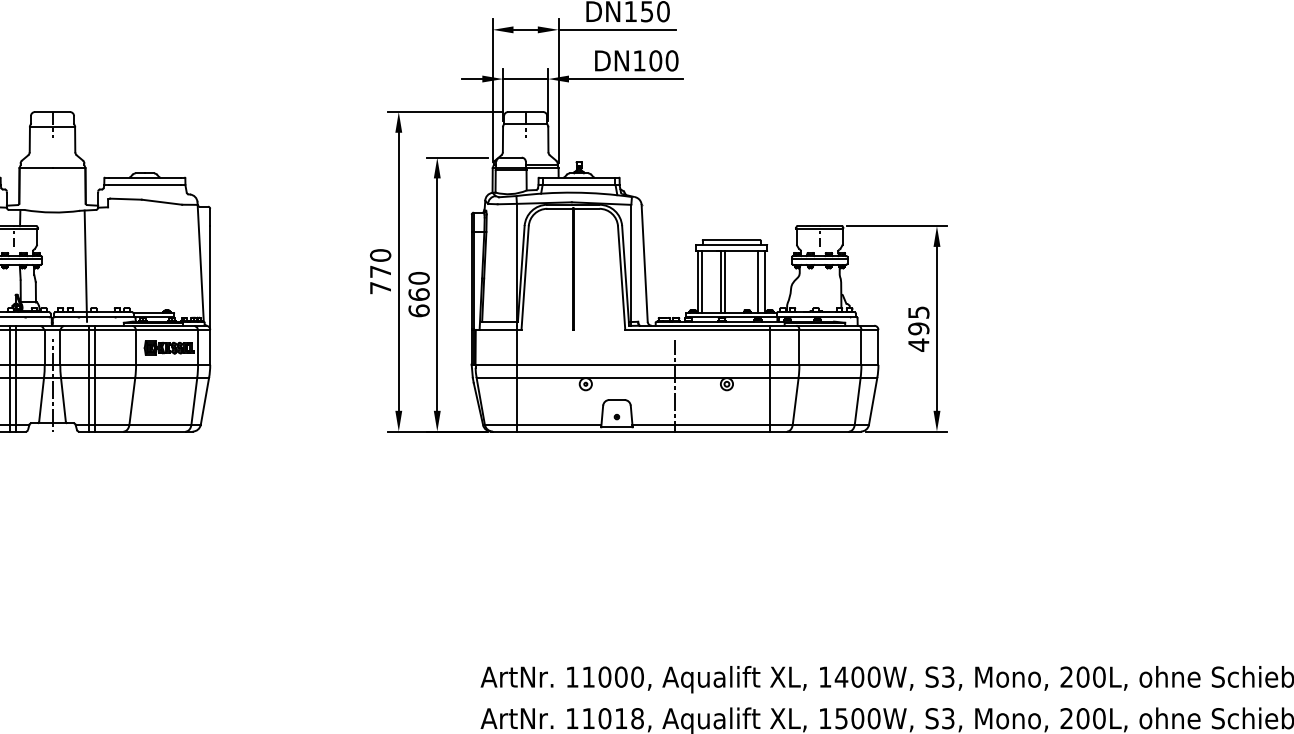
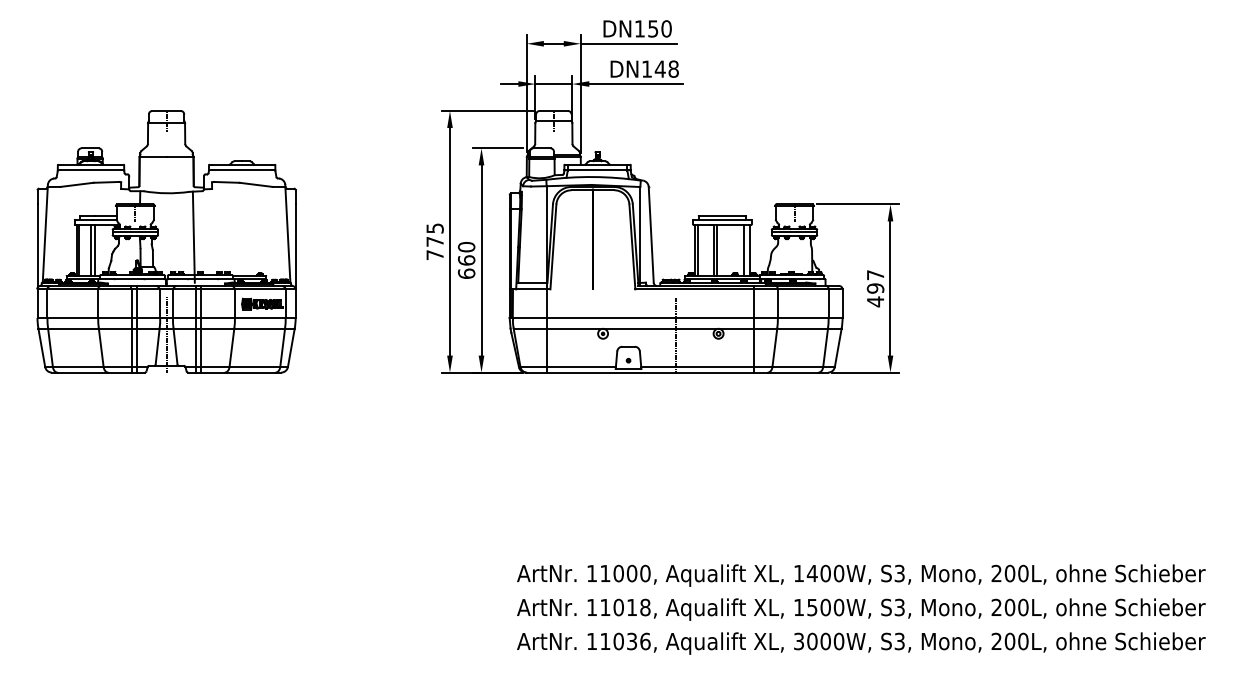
text: (663, 60) -> (666, 68), DN100 -> DN148
text: (379, 255) -> (434, 228), 770 -> 775
text: (918, 312) -> (875, 275), 495 -> 497

